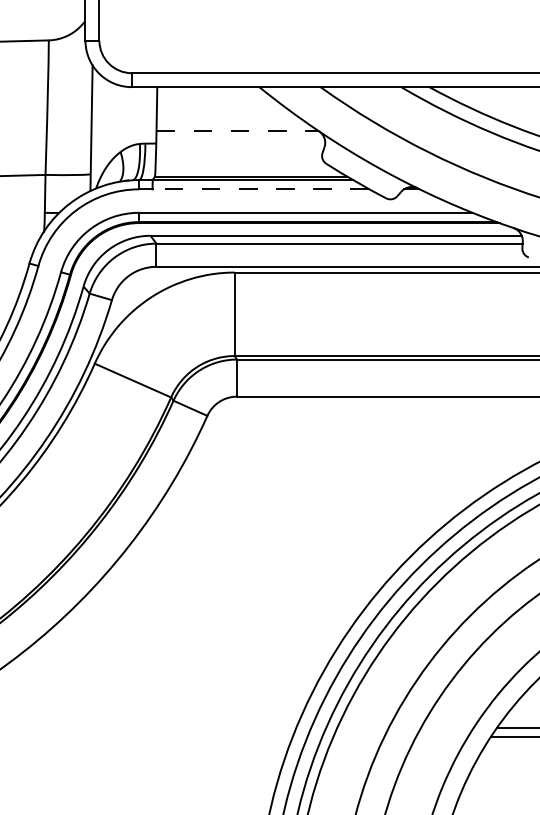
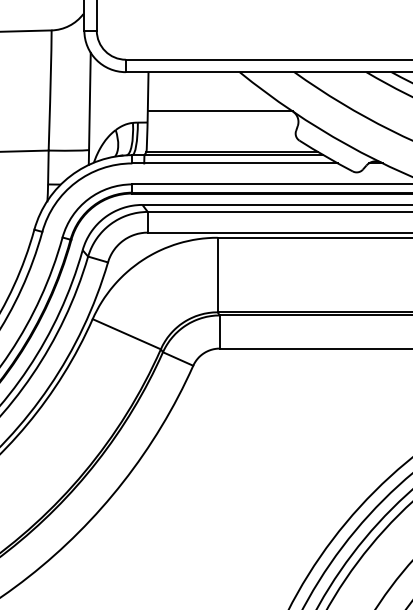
line: (238, 131) -> (221, 111), dashed -> solid
line: (260, 189) -> (240, 163), dashed -> solid

